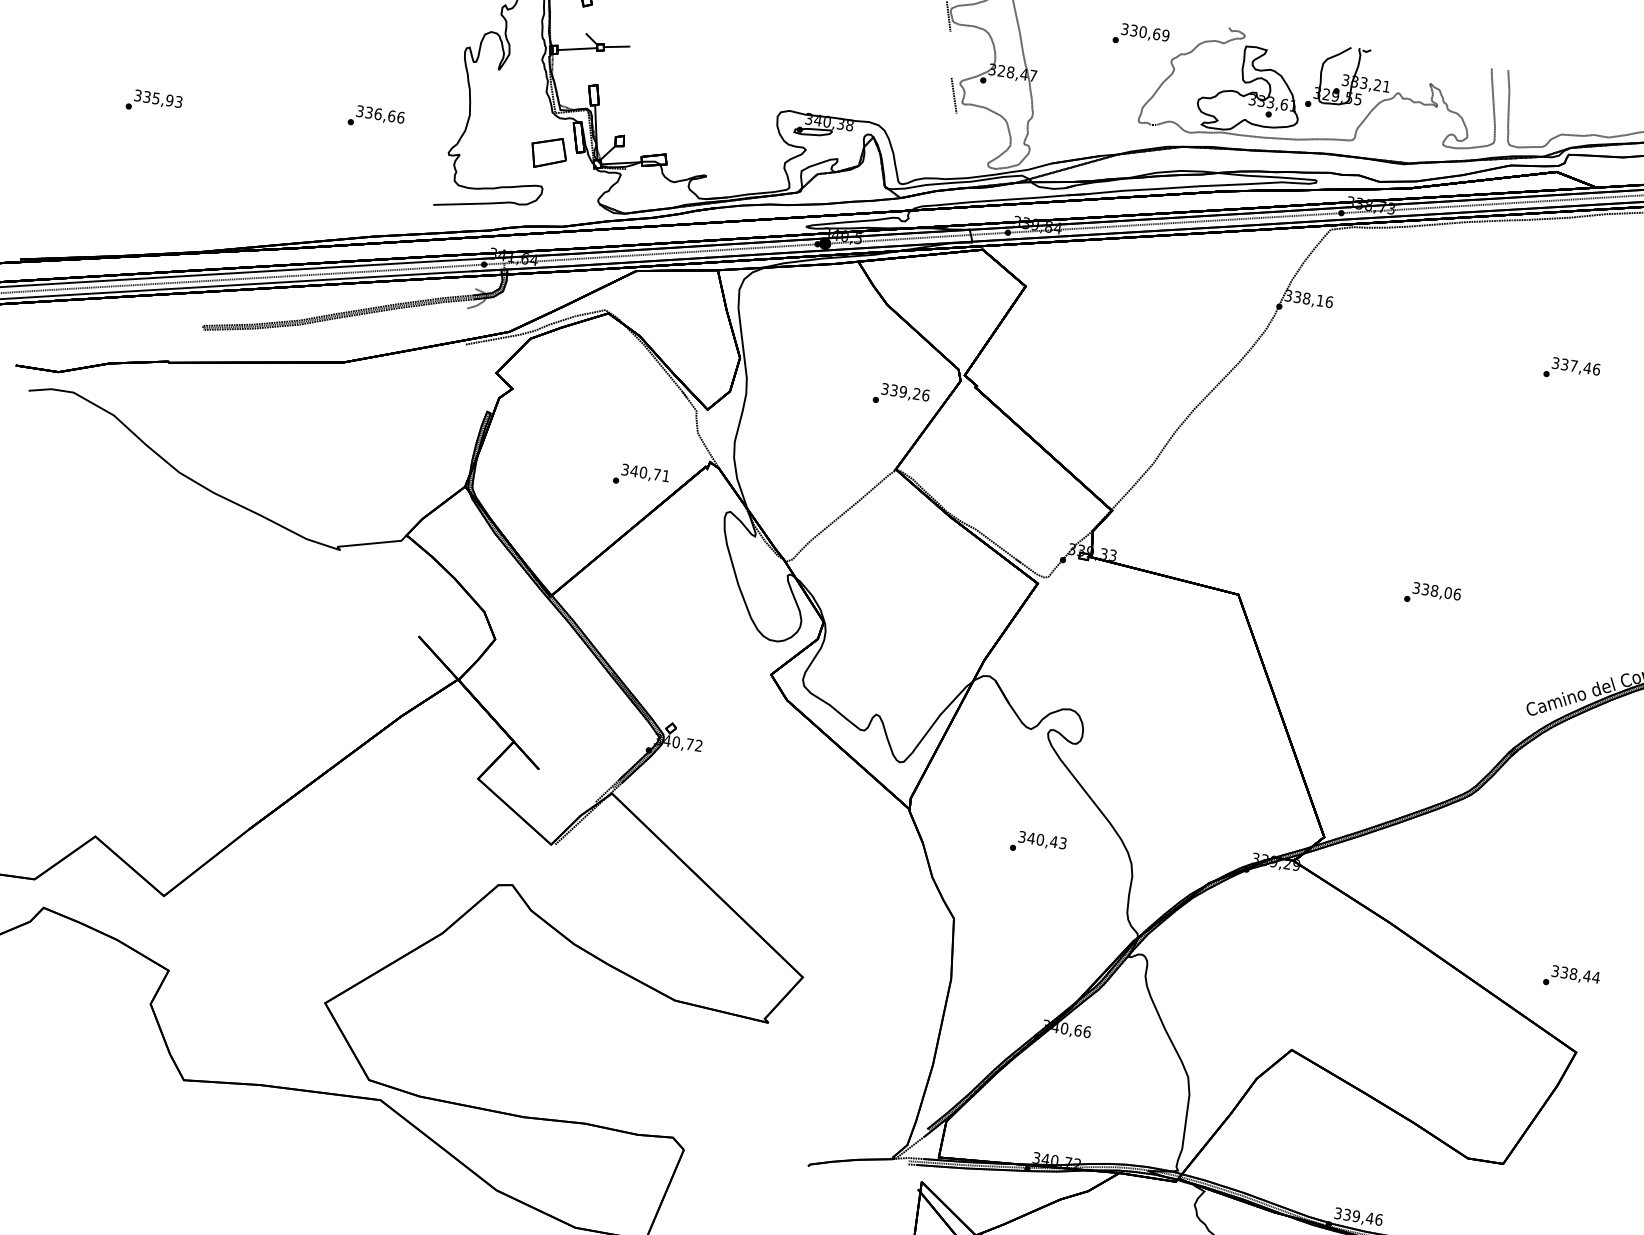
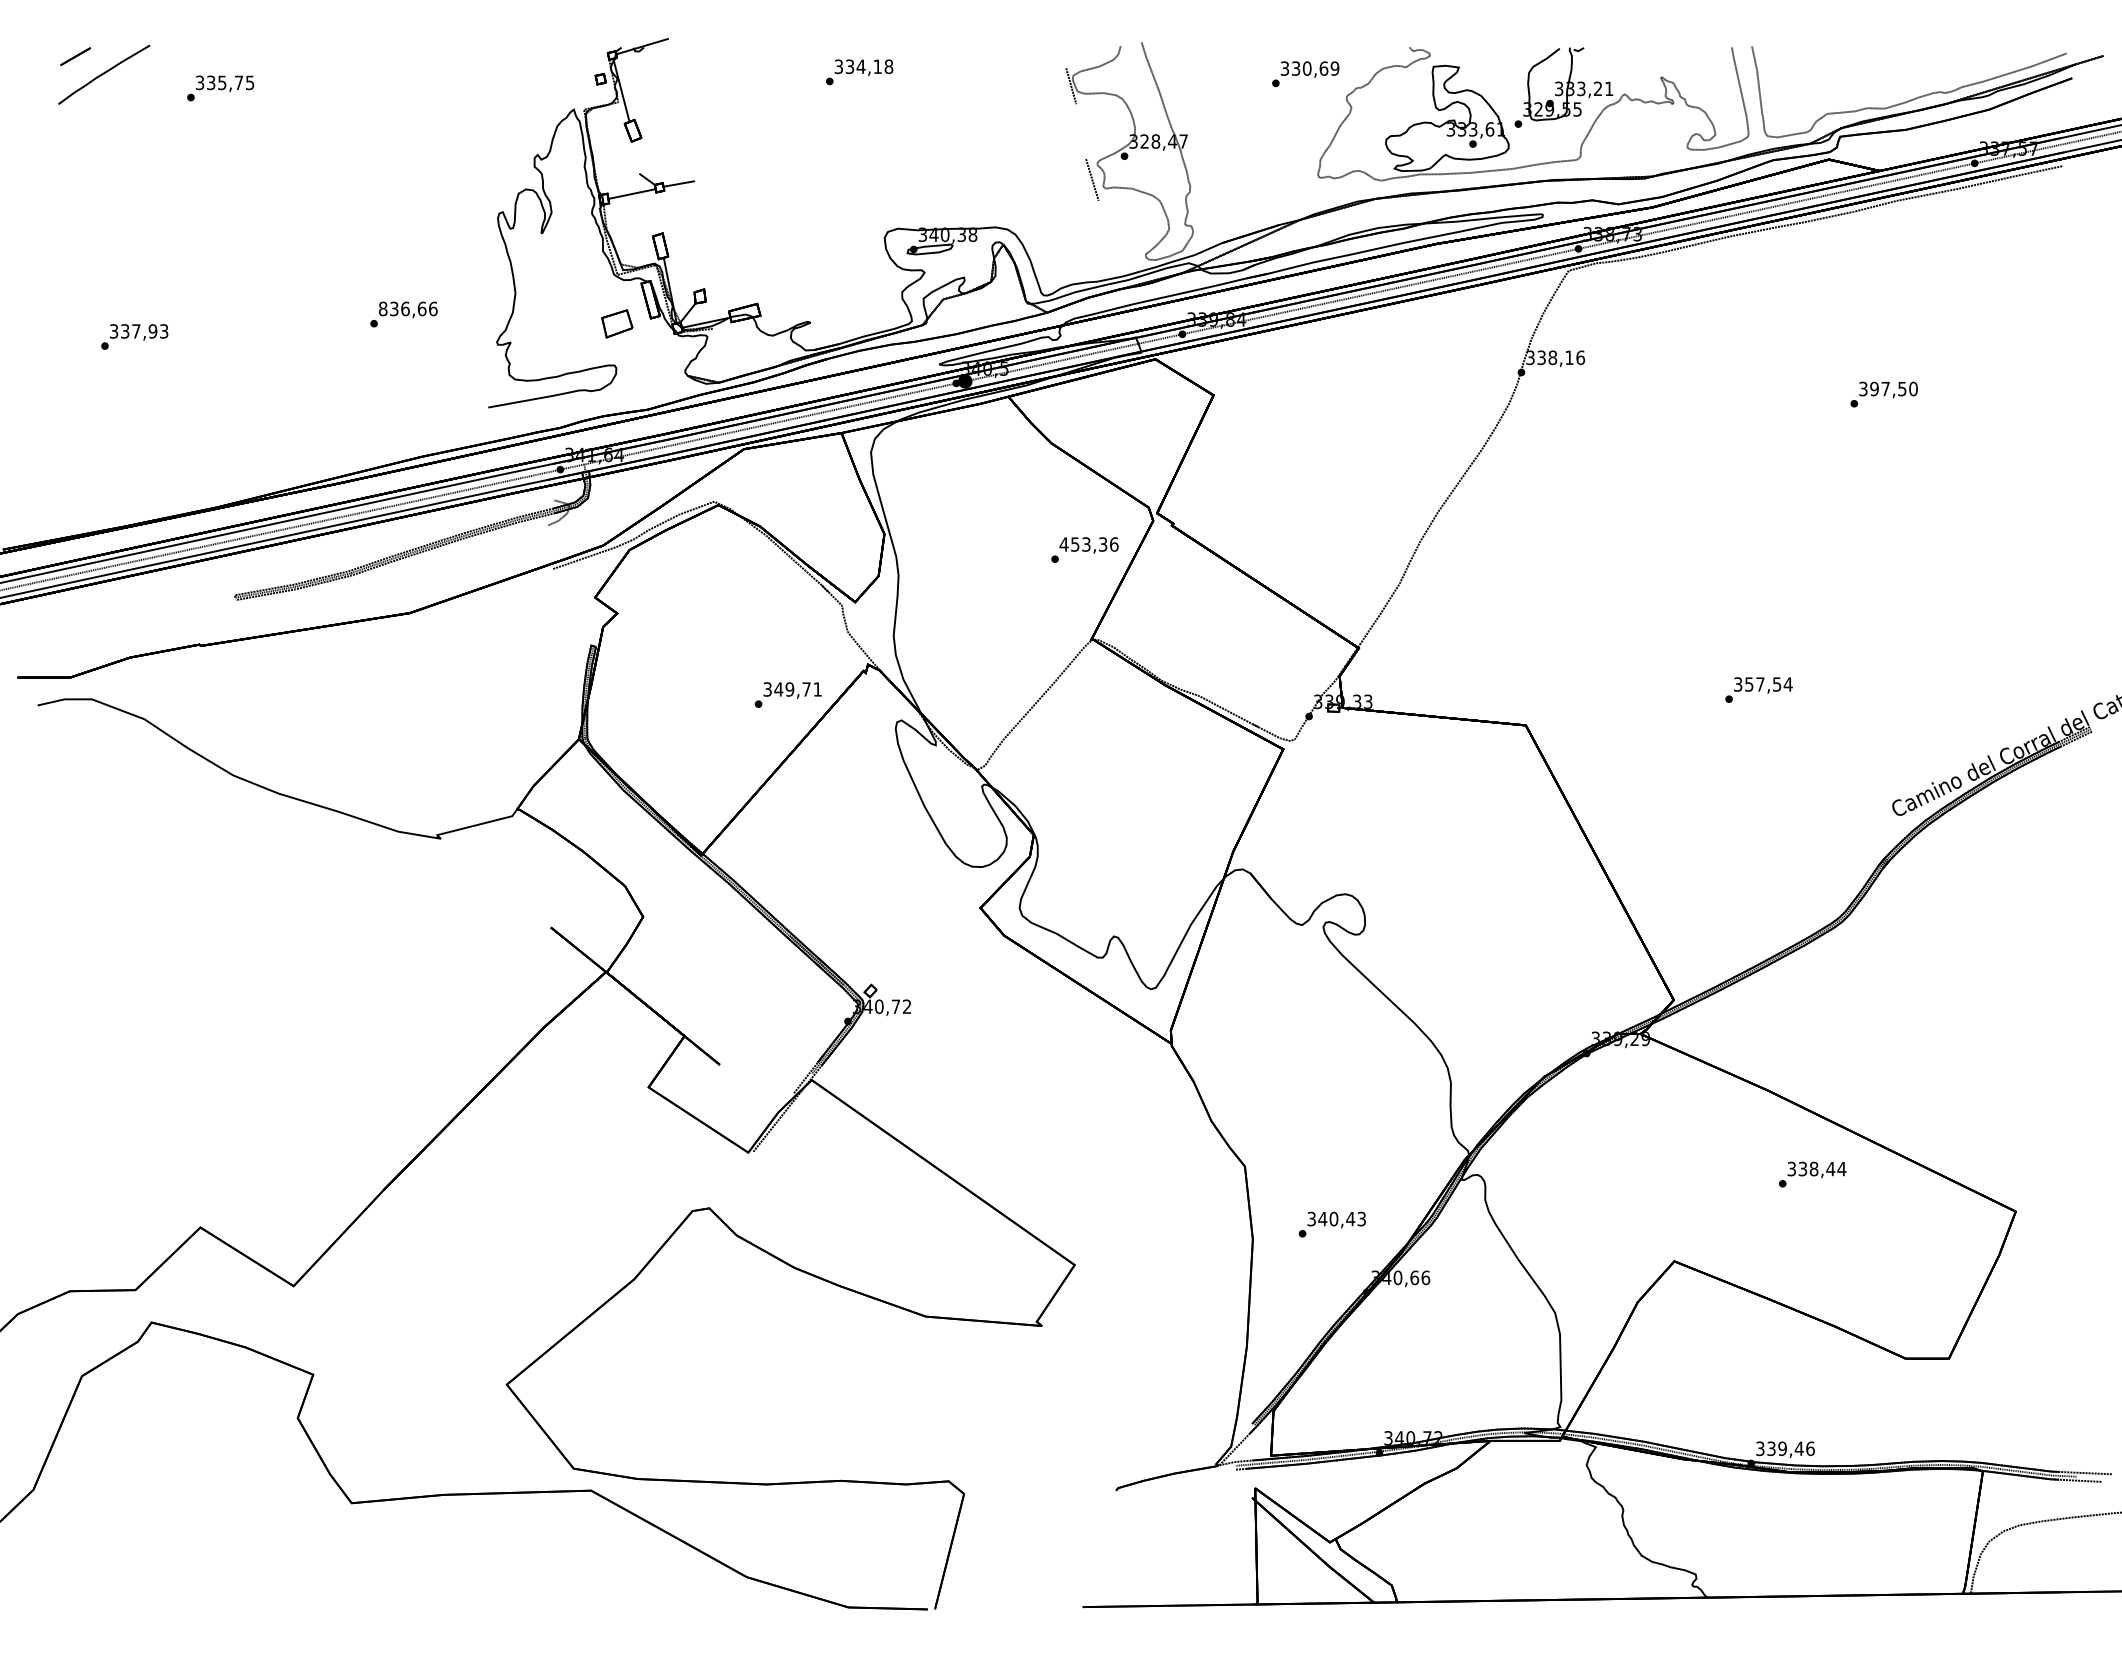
text: (156, 98) -> (136, 331), 335,93 -> 337,93
text: (359, 110) -> (382, 308), 336,66 -> 836,66
part: (548, 152) -> (616, 323), size x0.7
text: (1580, 366) -> (1893, 388), 337,46 -> 397,50
text: (900, 391) -> (1083, 544), 339,26 -> 453,36
text: (643, 472) -> (789, 689), 340,71 -> 349,71
text: (1441, 591) -> (1768, 684), 338,06 -> 357,54
text: (1037, 843) -> (1331, 1224), moved
text: (1571, 978) -> (1812, 1174), moved

